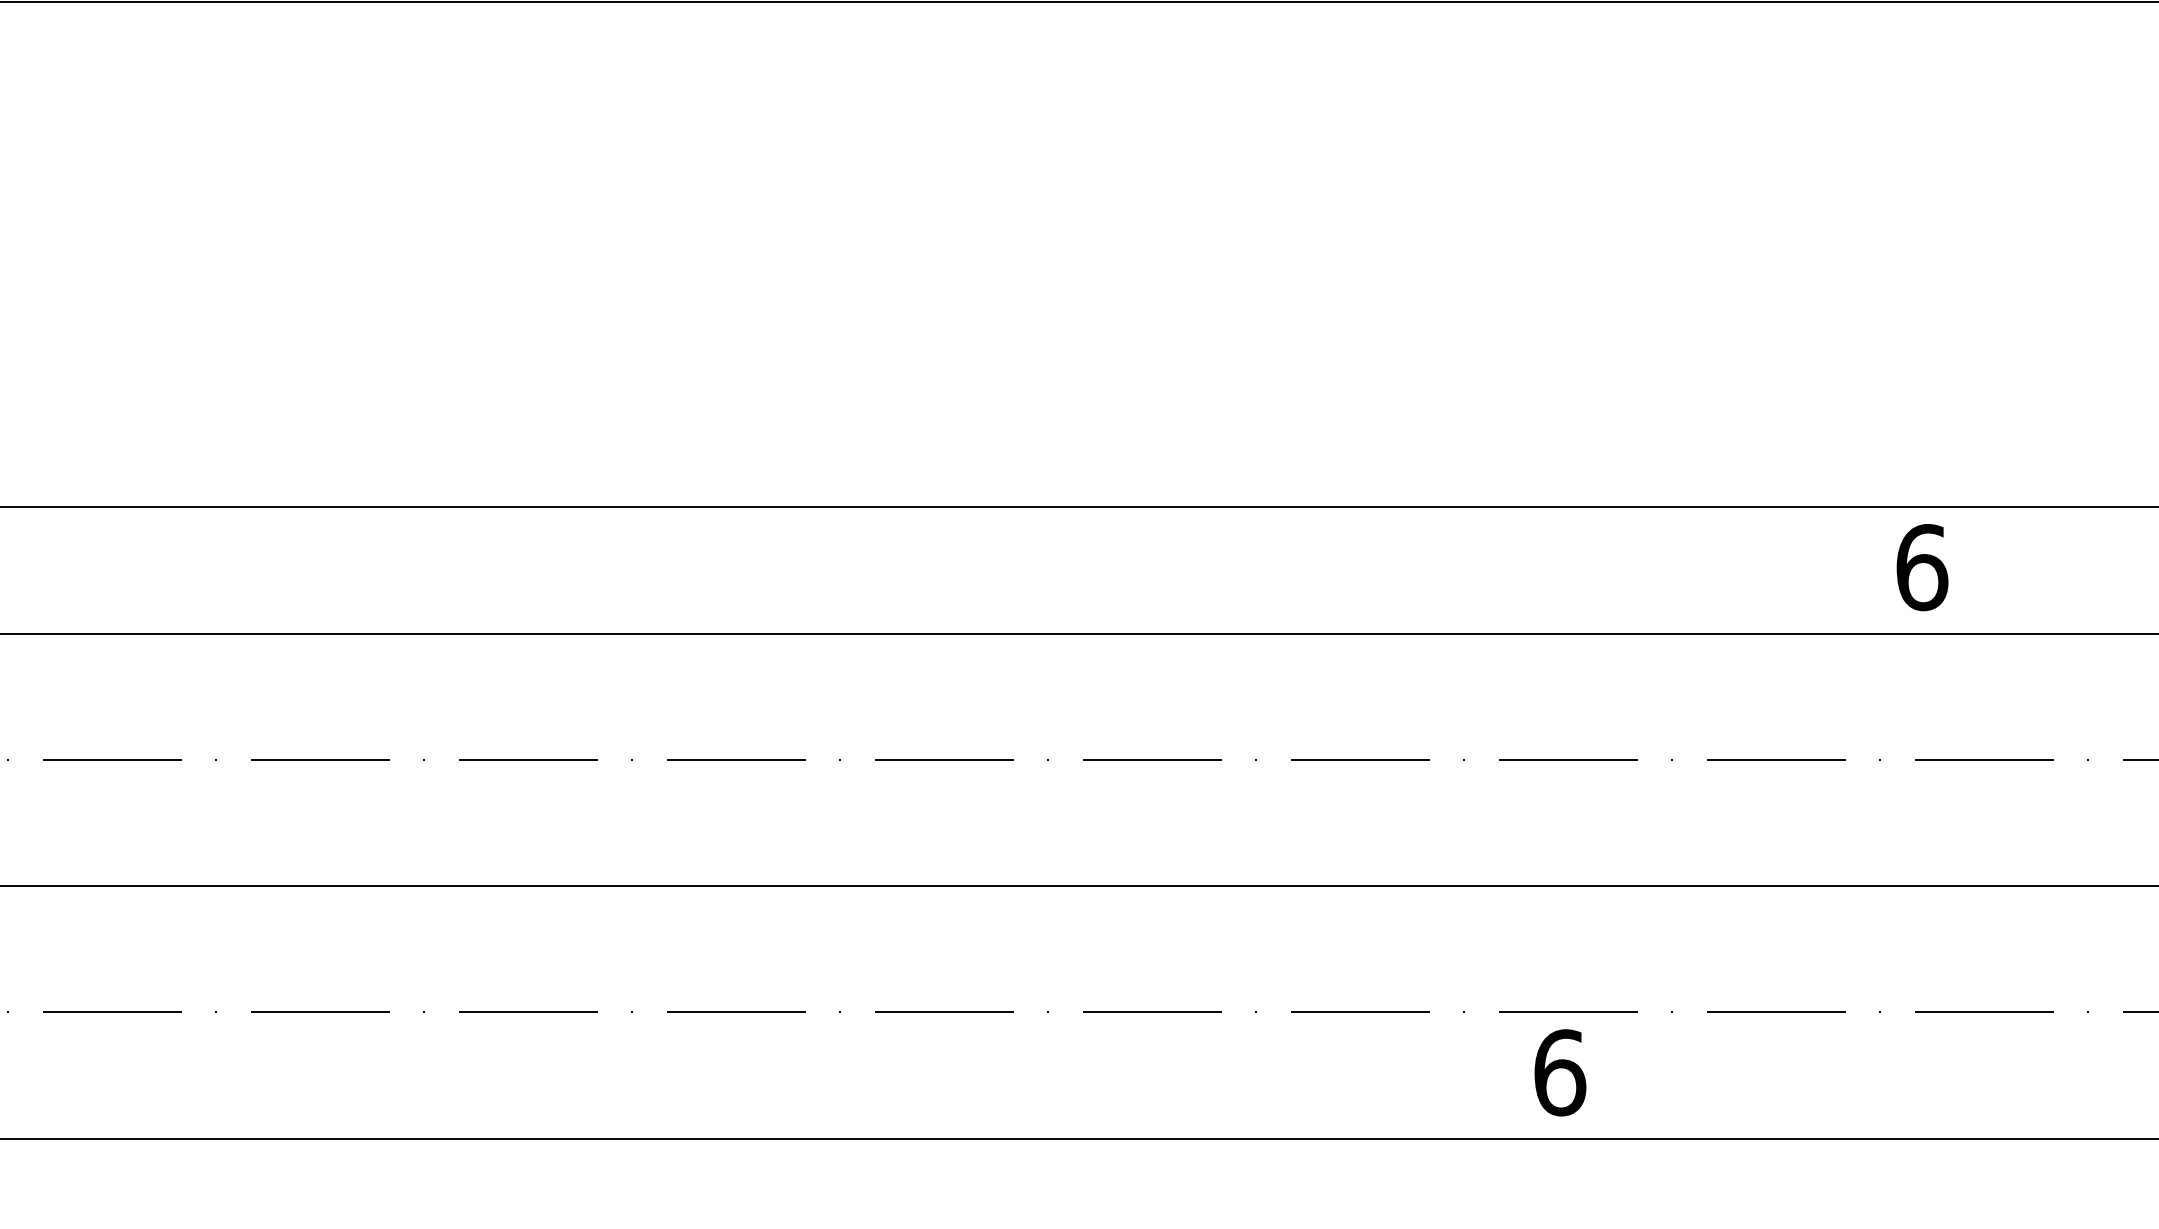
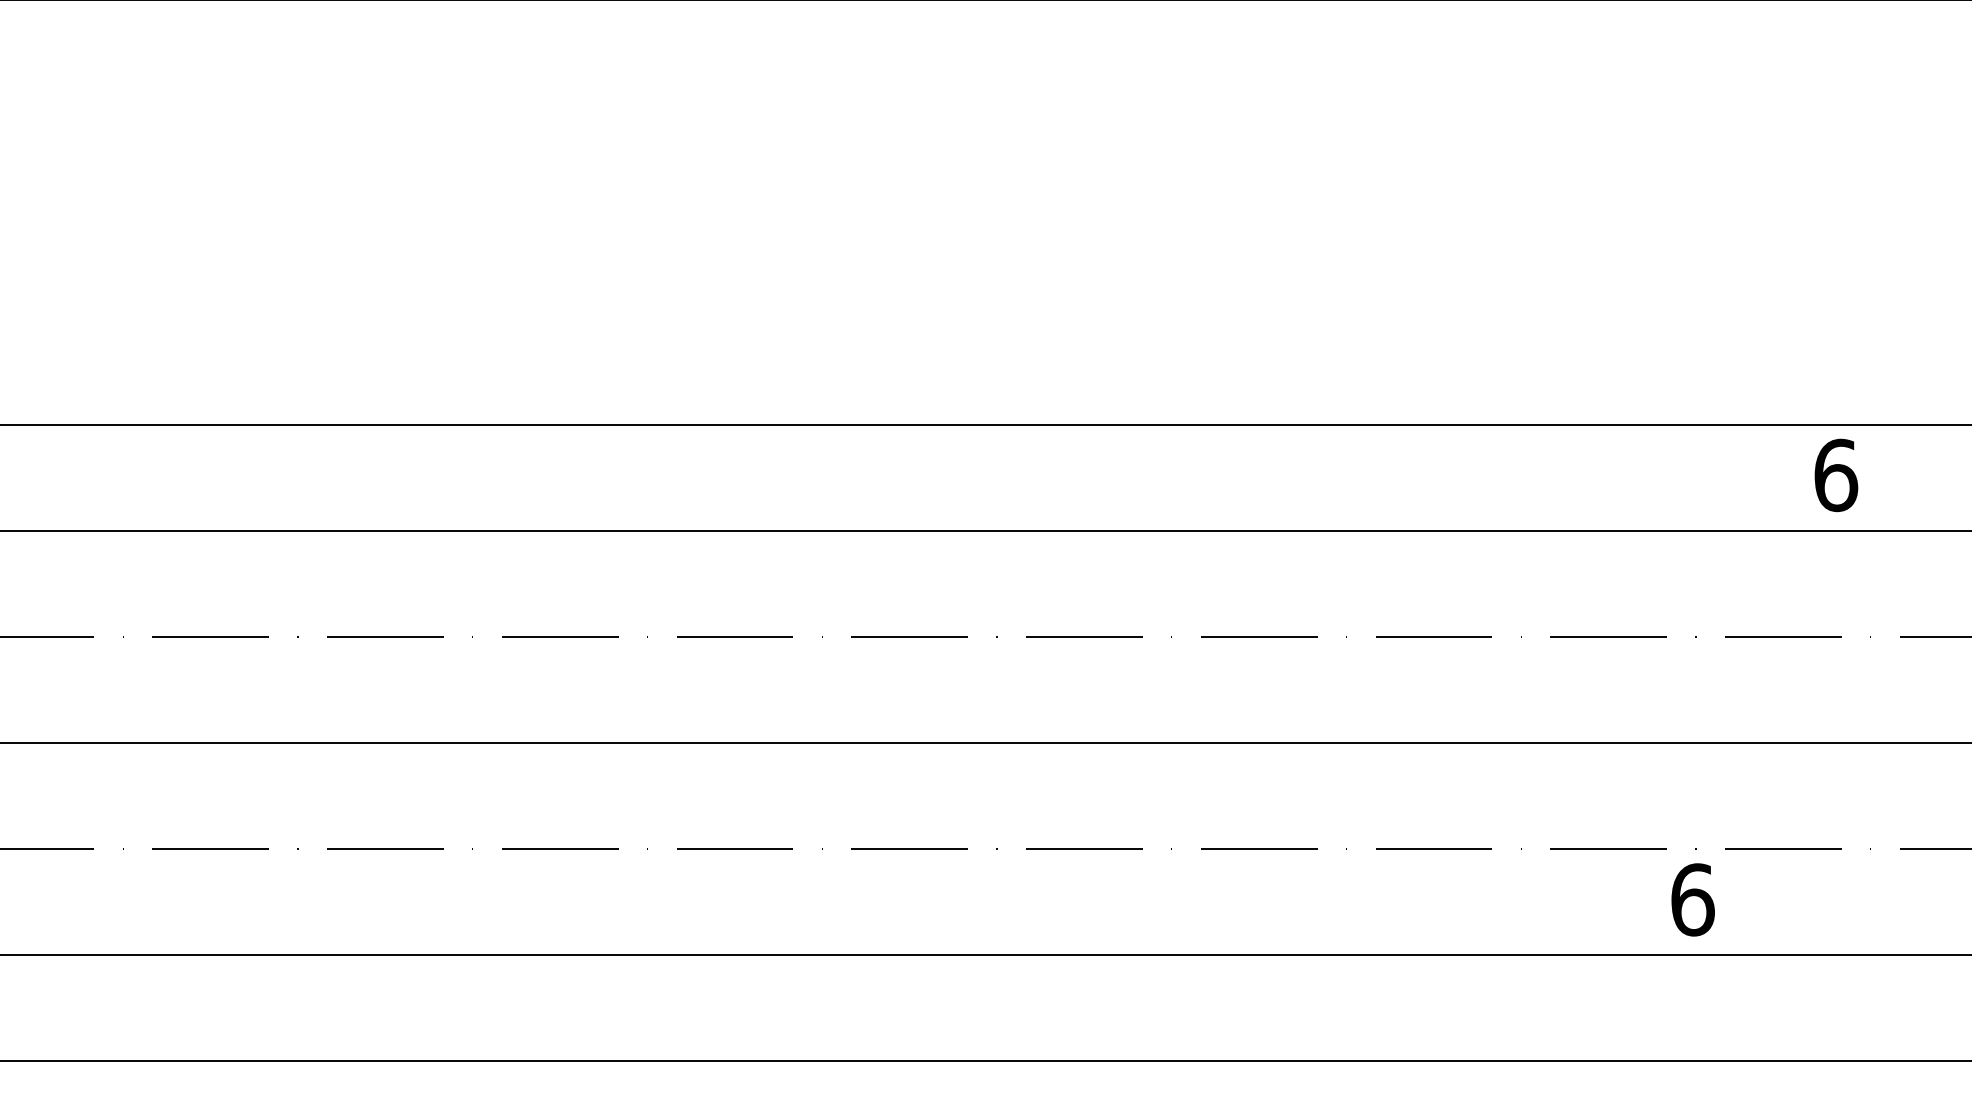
text: (1922, 567) -> (1836, 475), moved
text: (1559, 1072) -> (1692, 899), moved

